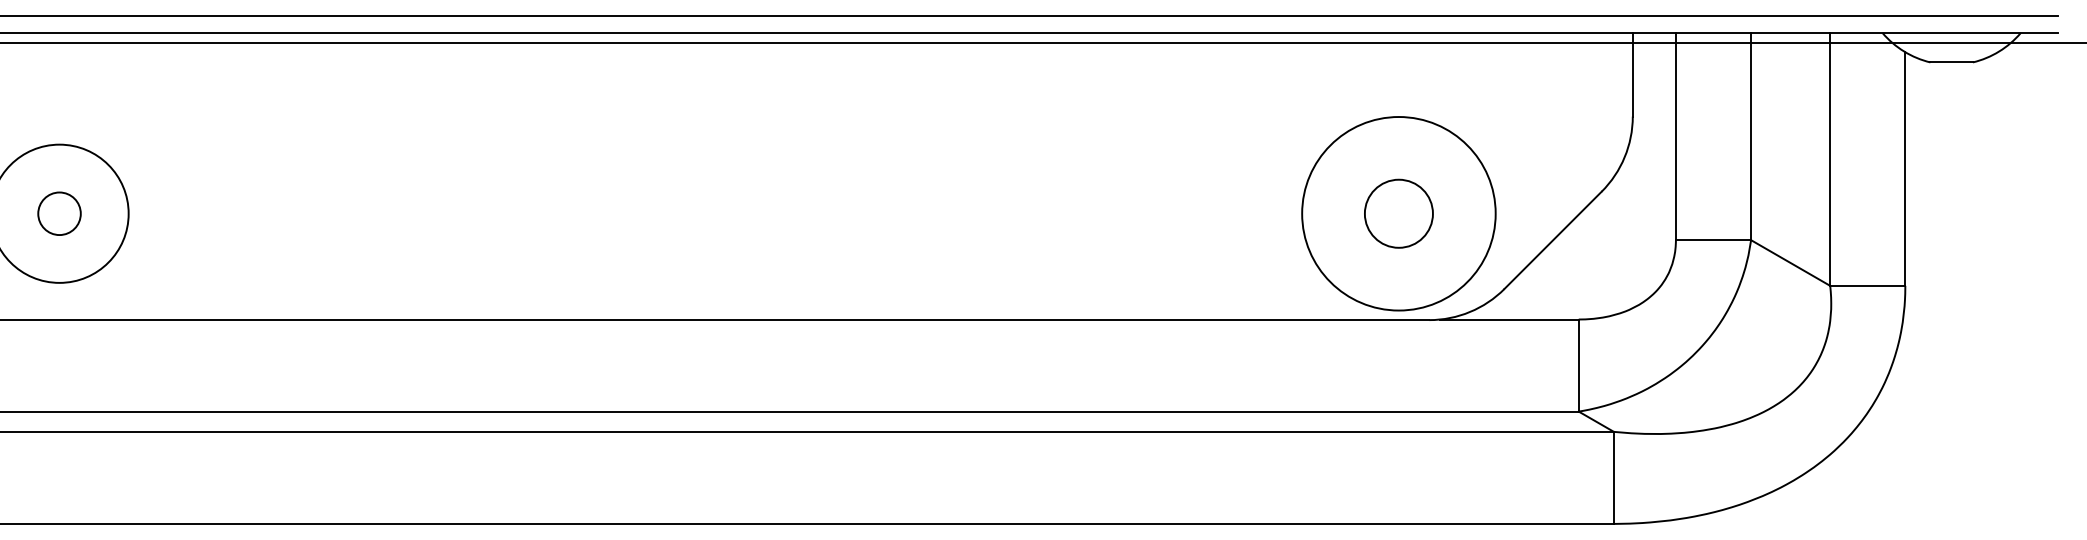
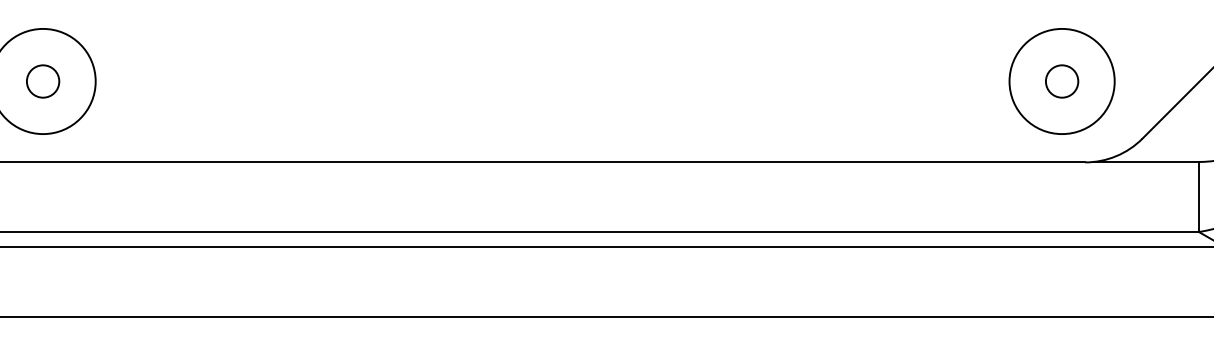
circle: (1398, 213) -> (1061, 81), size x0.62
circle: (1398, 213) -> (1061, 81), size x0.71

